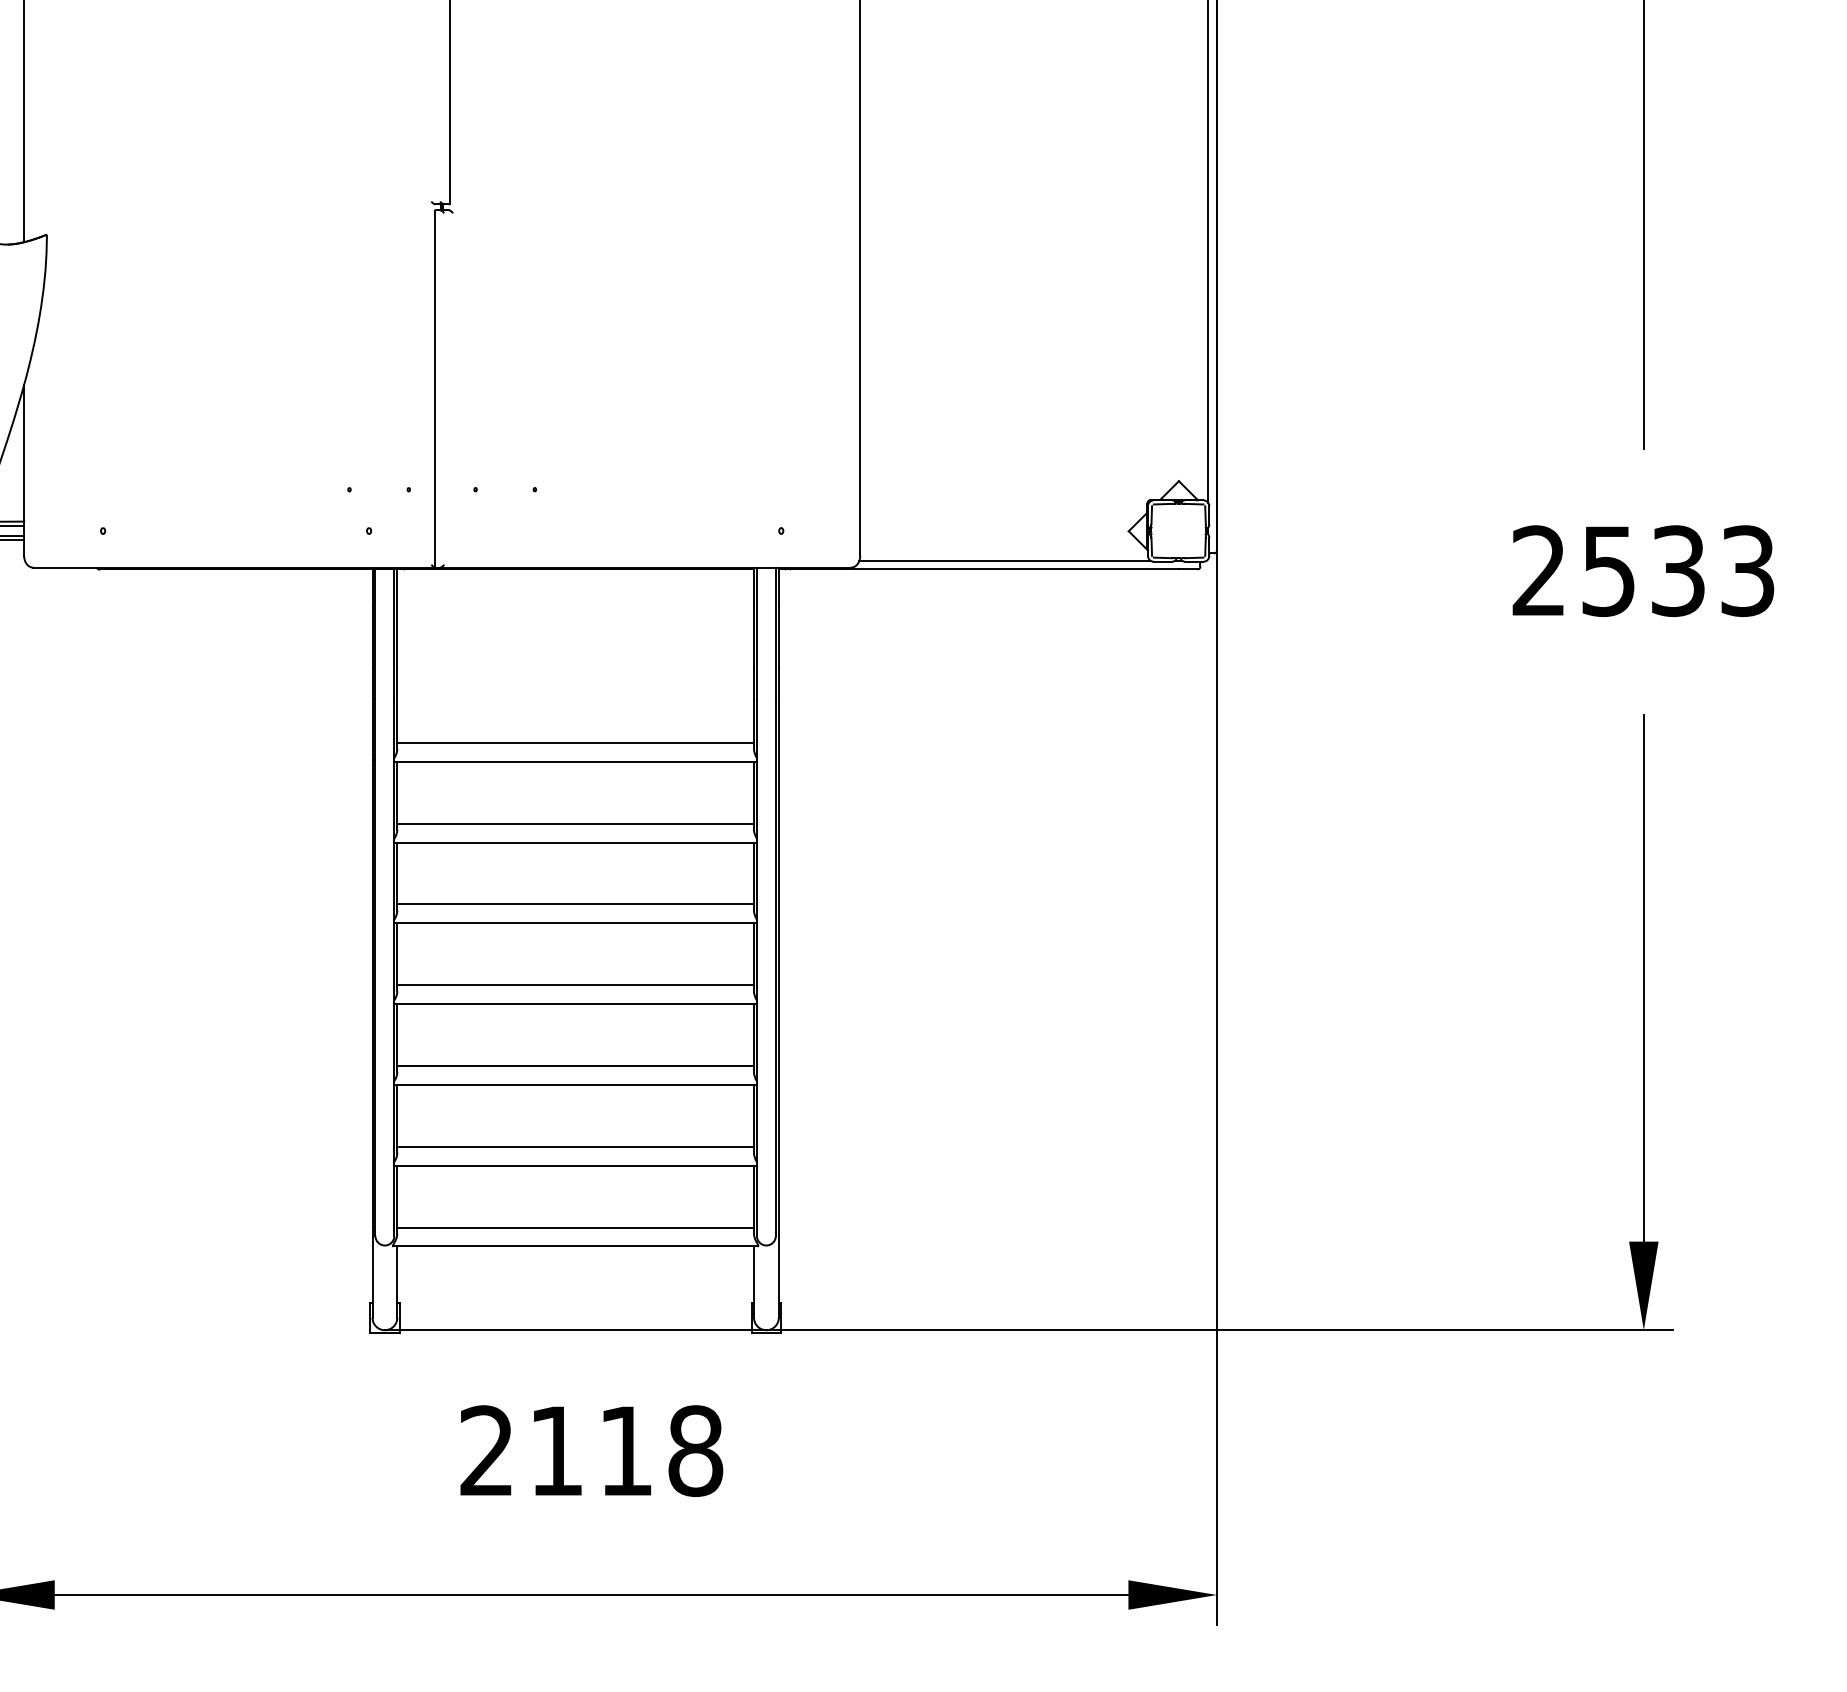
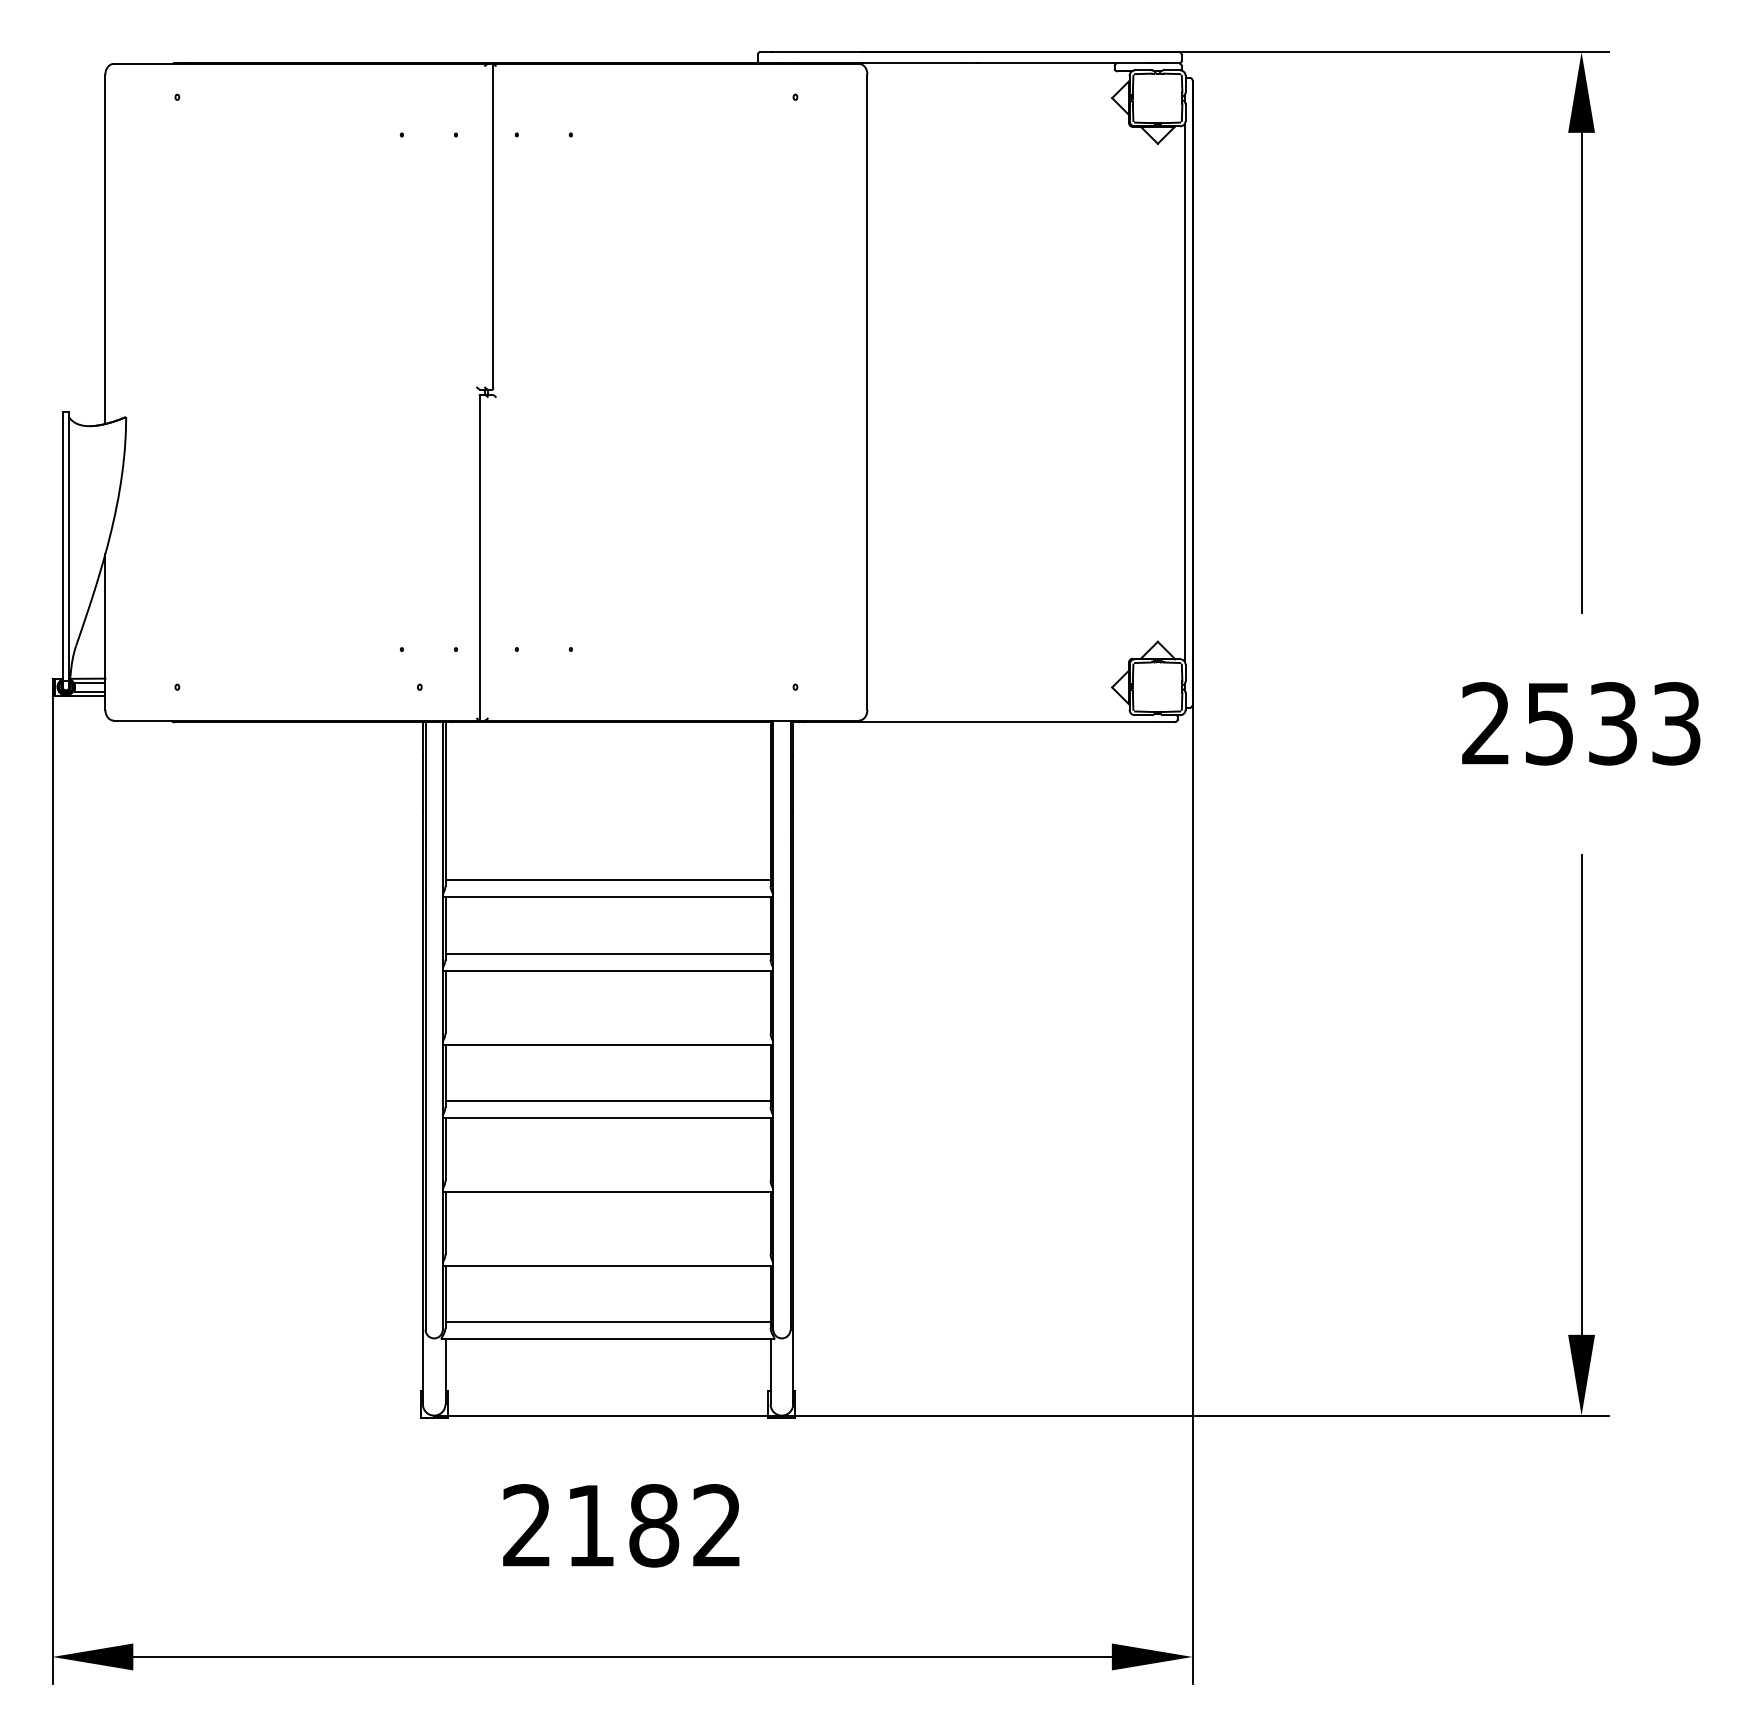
line: (1004, 560) -> (998, 714), removed
line: (575, 904) -> (607, 1027), removed
line: (575, 1065) -> (607, 1174), removed
line: (575, 1146) -> (607, 1248), removed
text: (660, 1450) -> (685, 1525), 2118 -> 2182

